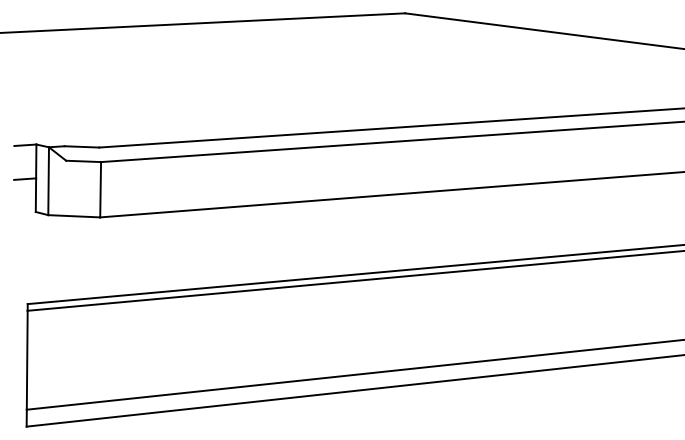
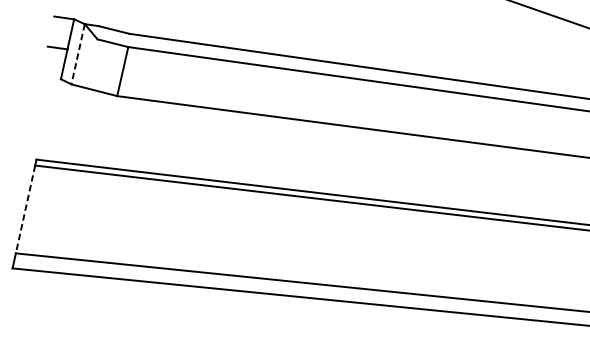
line: (48, 181) -> (77, 54), solid -> dashed
line: (27, 360) -> (25, 209), solid -> dashed

